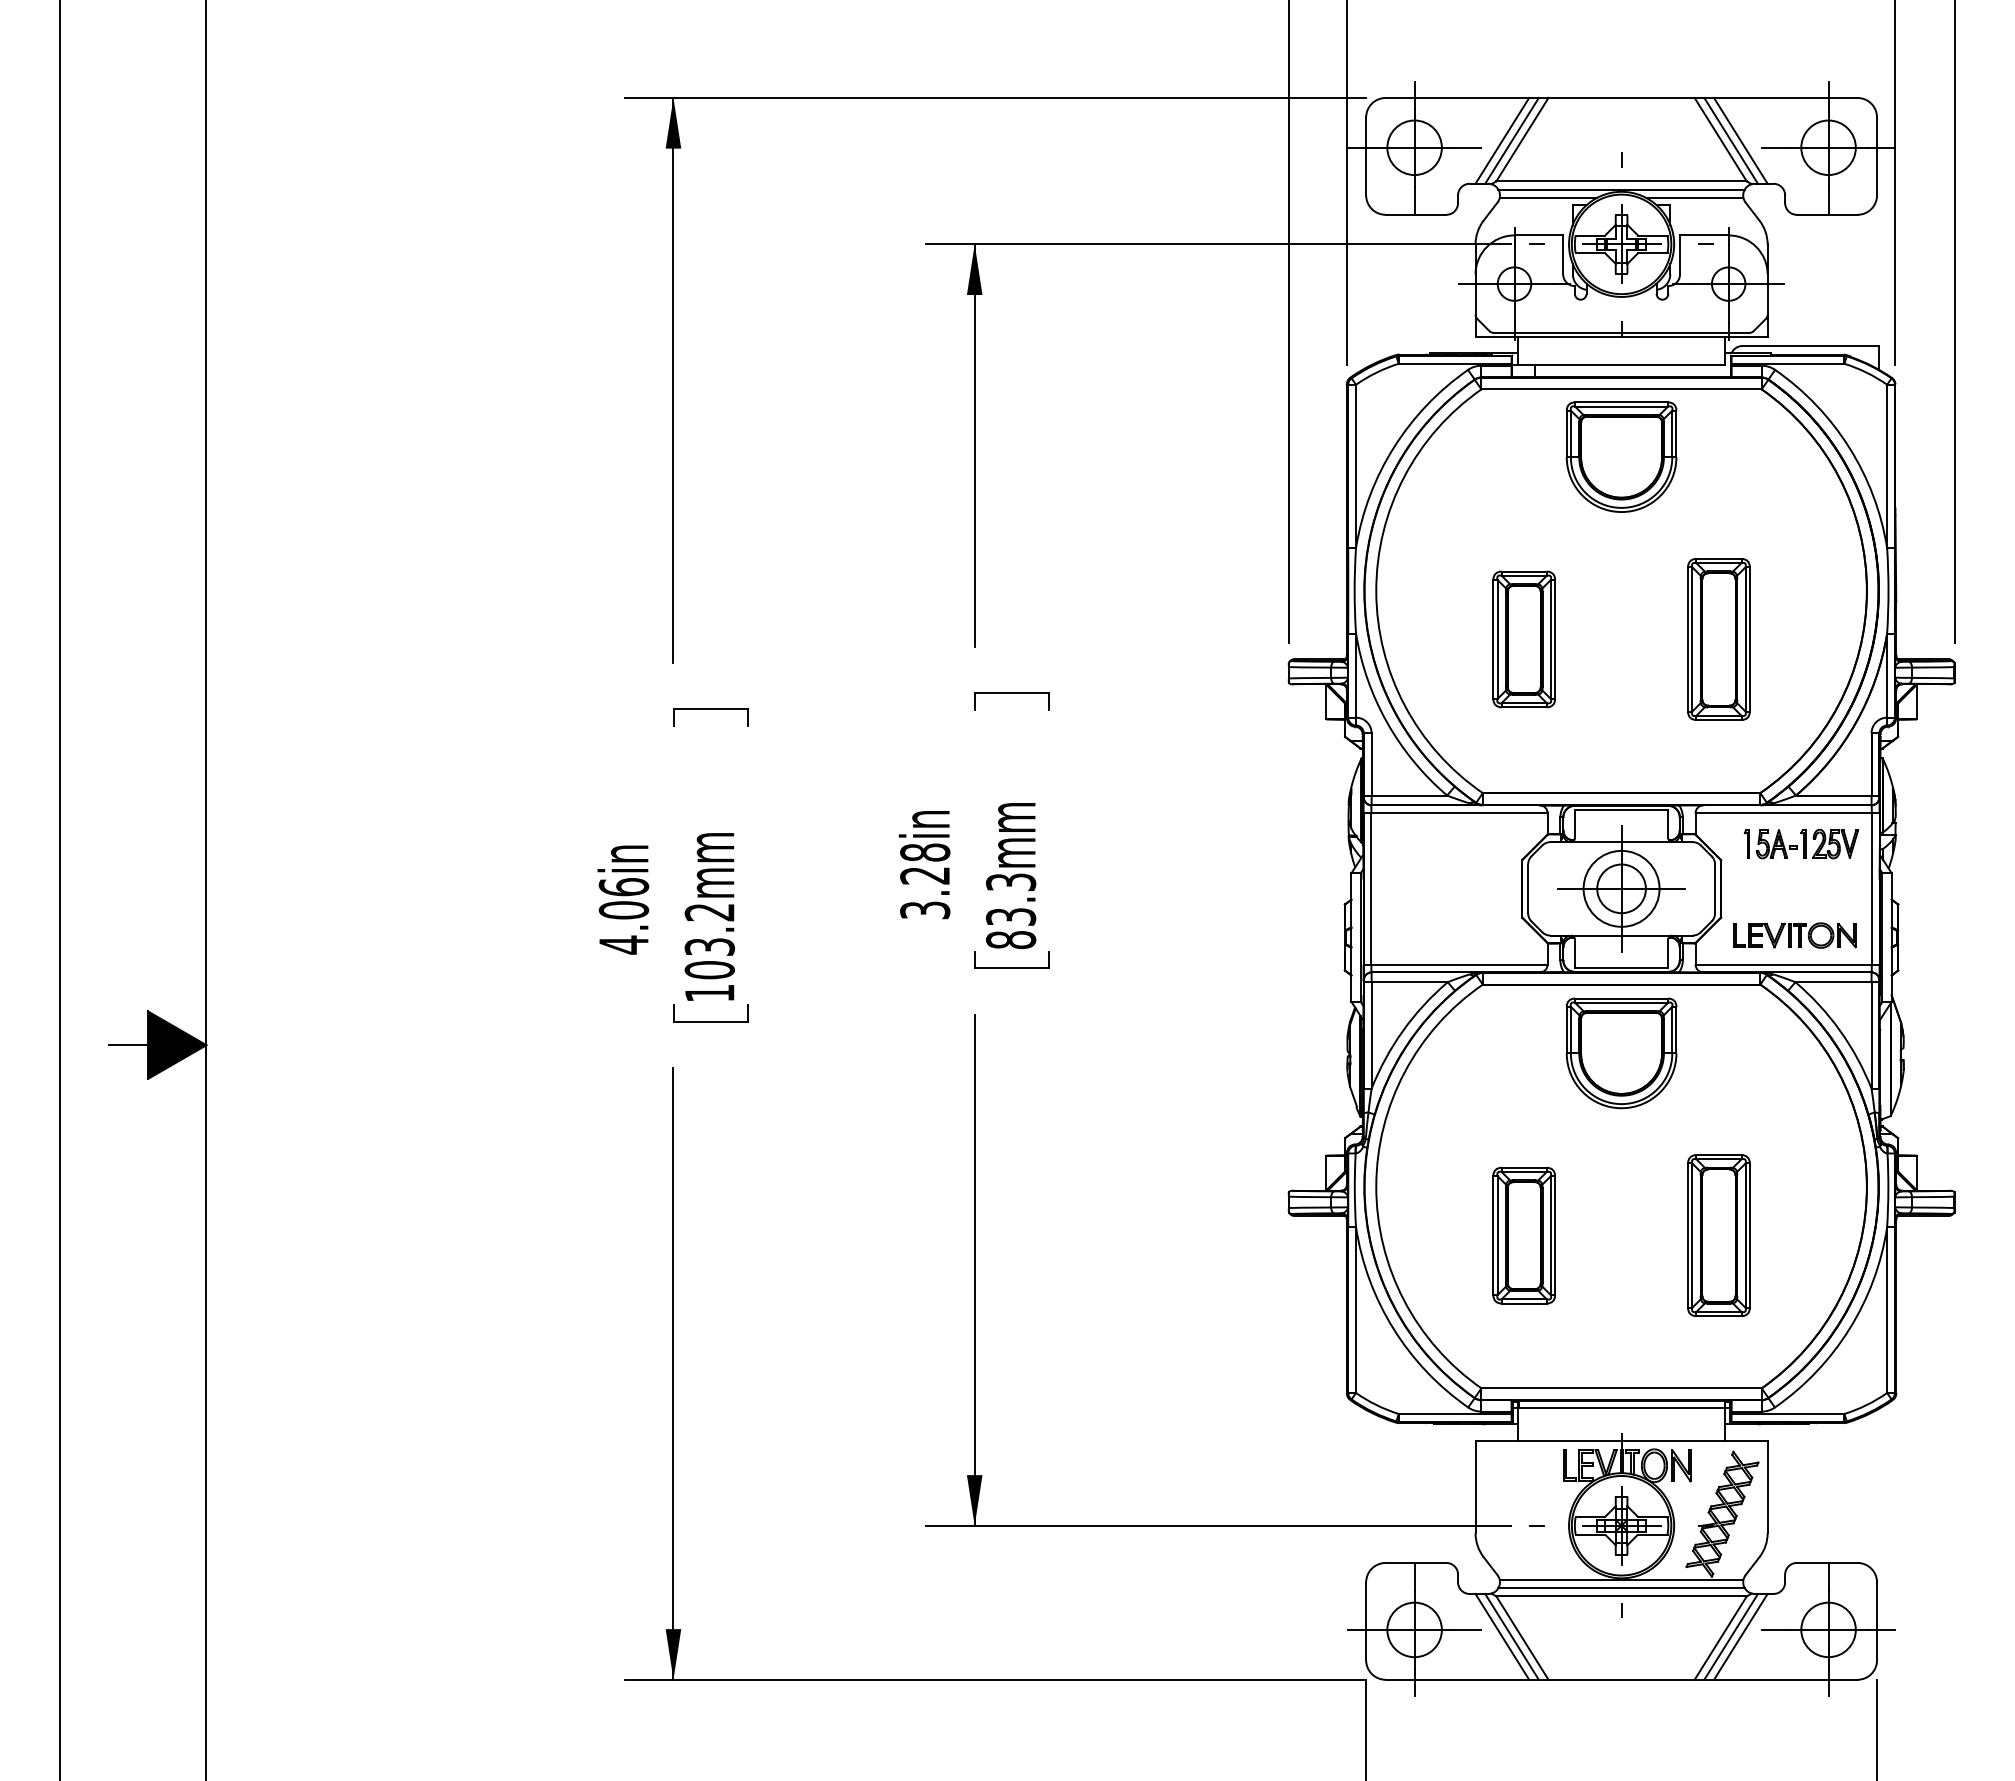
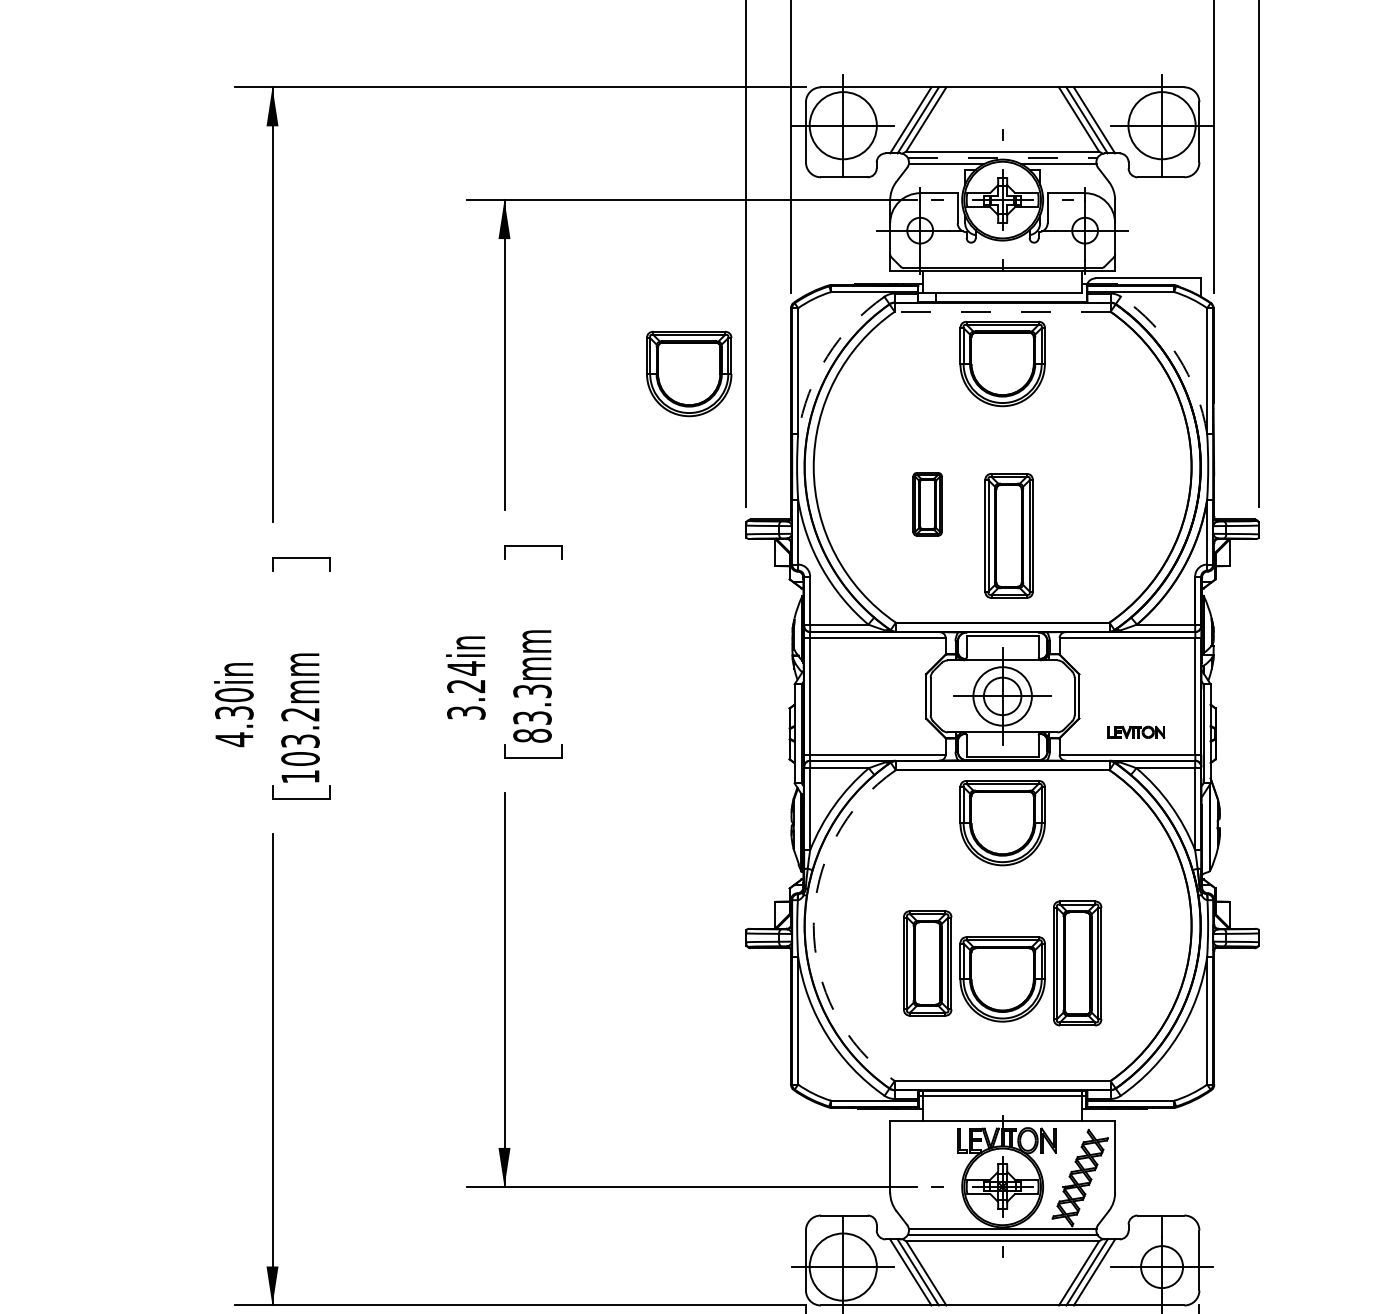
circle: (1414, 147) -> (843, 125), size x1.6
circle: (1828, 147) -> (1162, 125), size x1.6
line: (1622, 189) -> (1003, 157), solid -> dashed
line: (1621, 389) -> (1002, 311), solid -> dashed
arc: (1393, 447) -> (827, 356), solid -> dashed
arc: (1849, 447) -> (1178, 356), solid -> dashed
part: (1214, 469) -> (689, 373), added
part: (1523, 639) -> (927, 504), size x0.6
part: (1718, 639) -> (1008, 535), moved
part: (1800, 843) -> (1140, 661), removed
text: (925, 852) -> (466, 668), 3.28in -> 3.24in
text: (623, 898) -> (234, 703), 4.06in -> 4.30in
part: (1794, 935) -> (1135, 732), size x0.6
arc: (1376, 1186) -> (813, 925), solid -> dashed
part: (1621, 1256) -> (1002, 979), added
circle: (1414, 1629) -> (843, 1266), size x1.6

